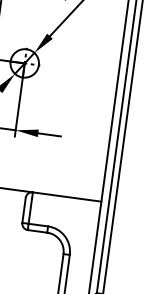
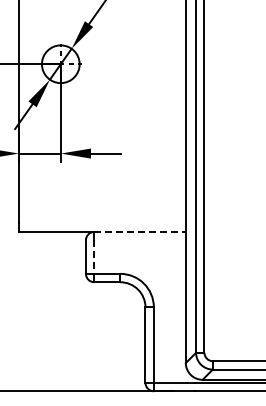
line: (67, 196) -> (140, 231), solid -> dashed
line: (30, 211) -> (94, 257), solid -> dashed

